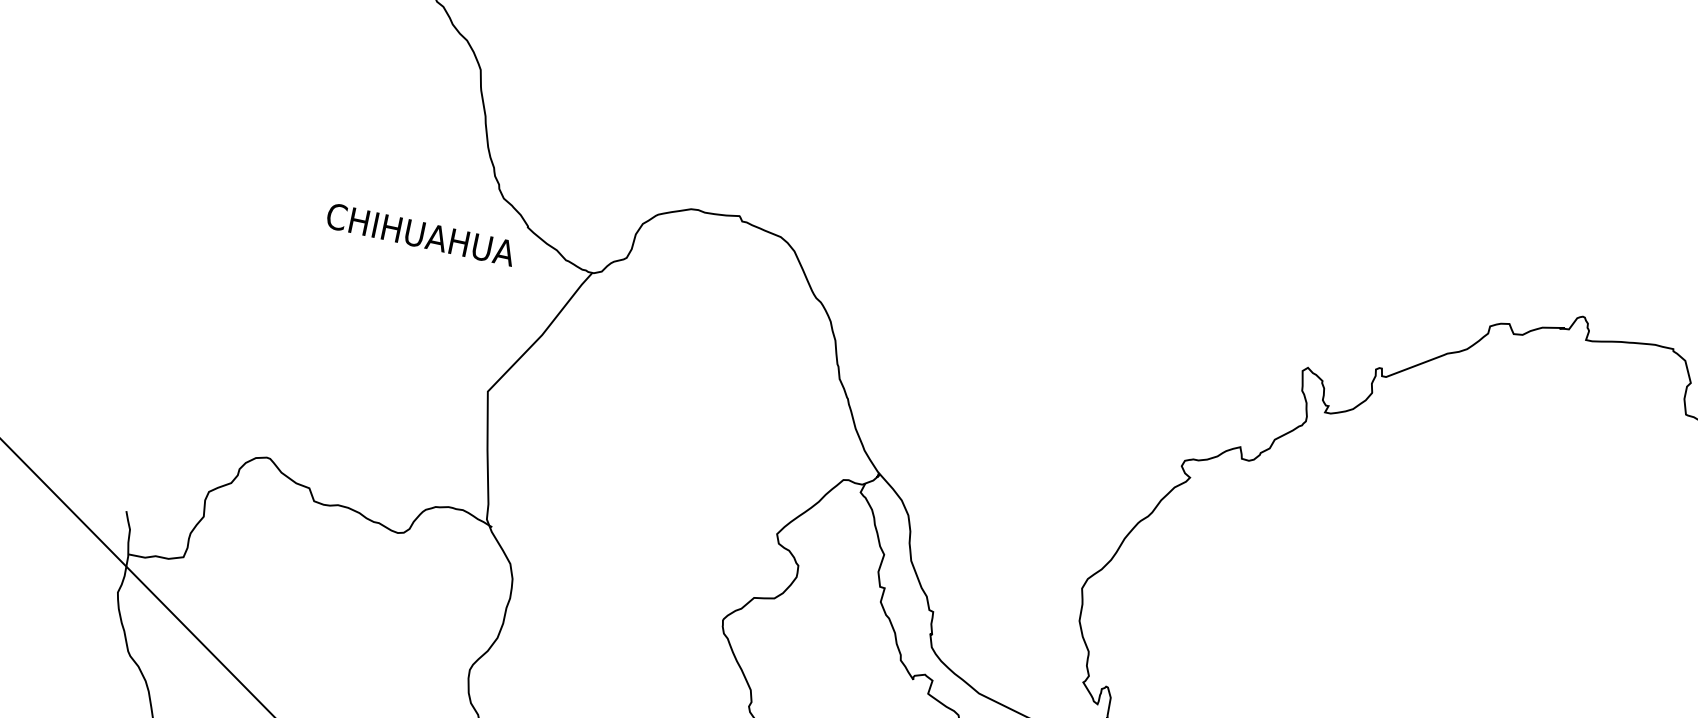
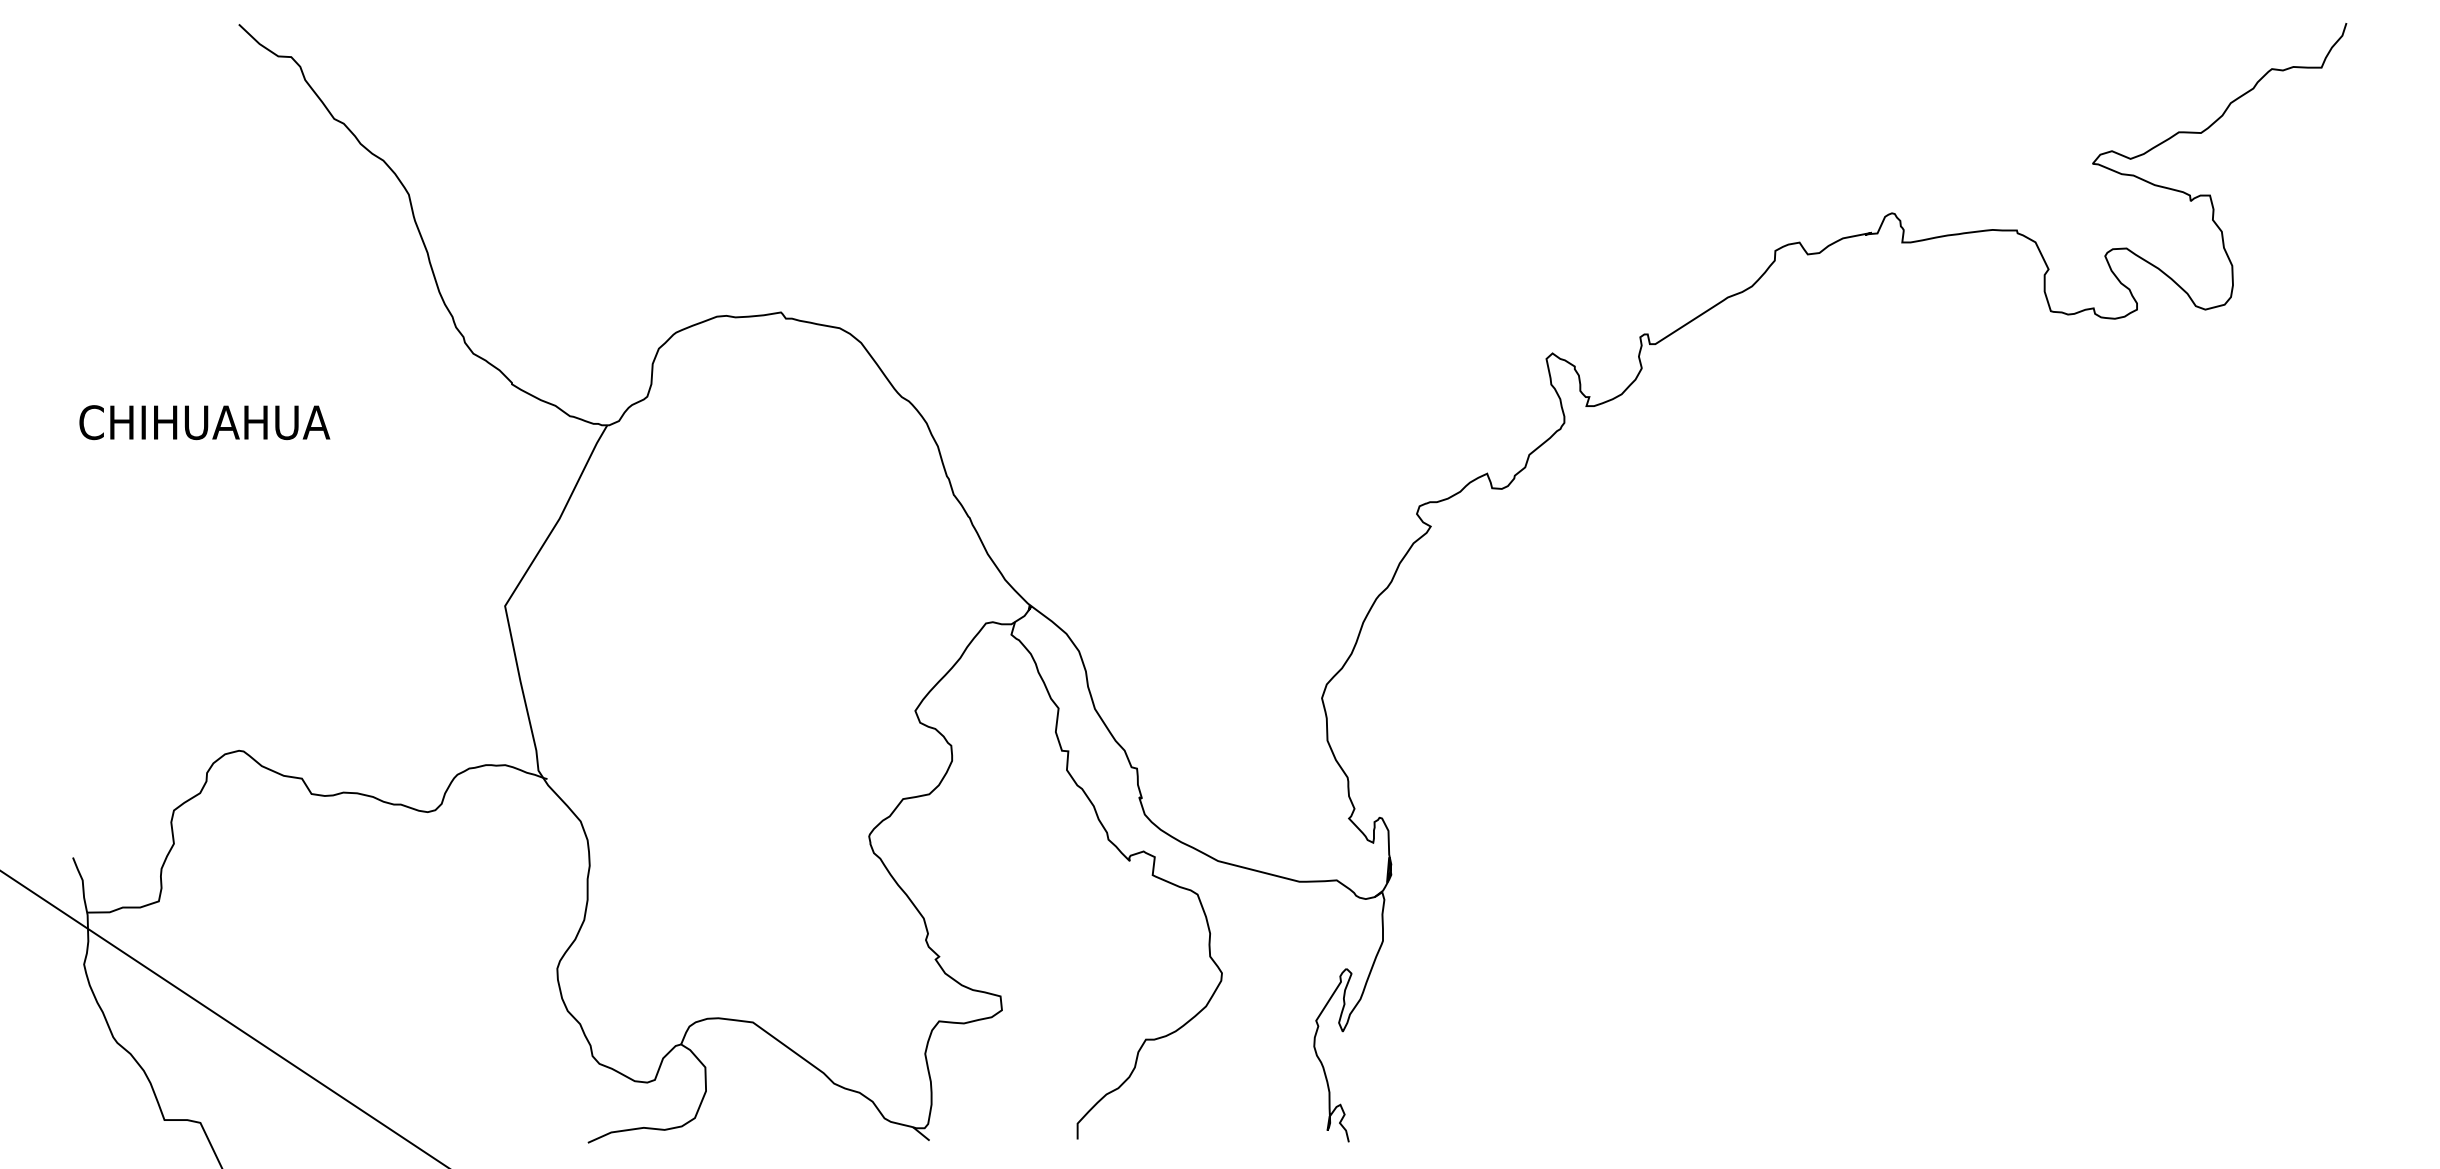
text: (420, 234) -> (204, 422), moved

